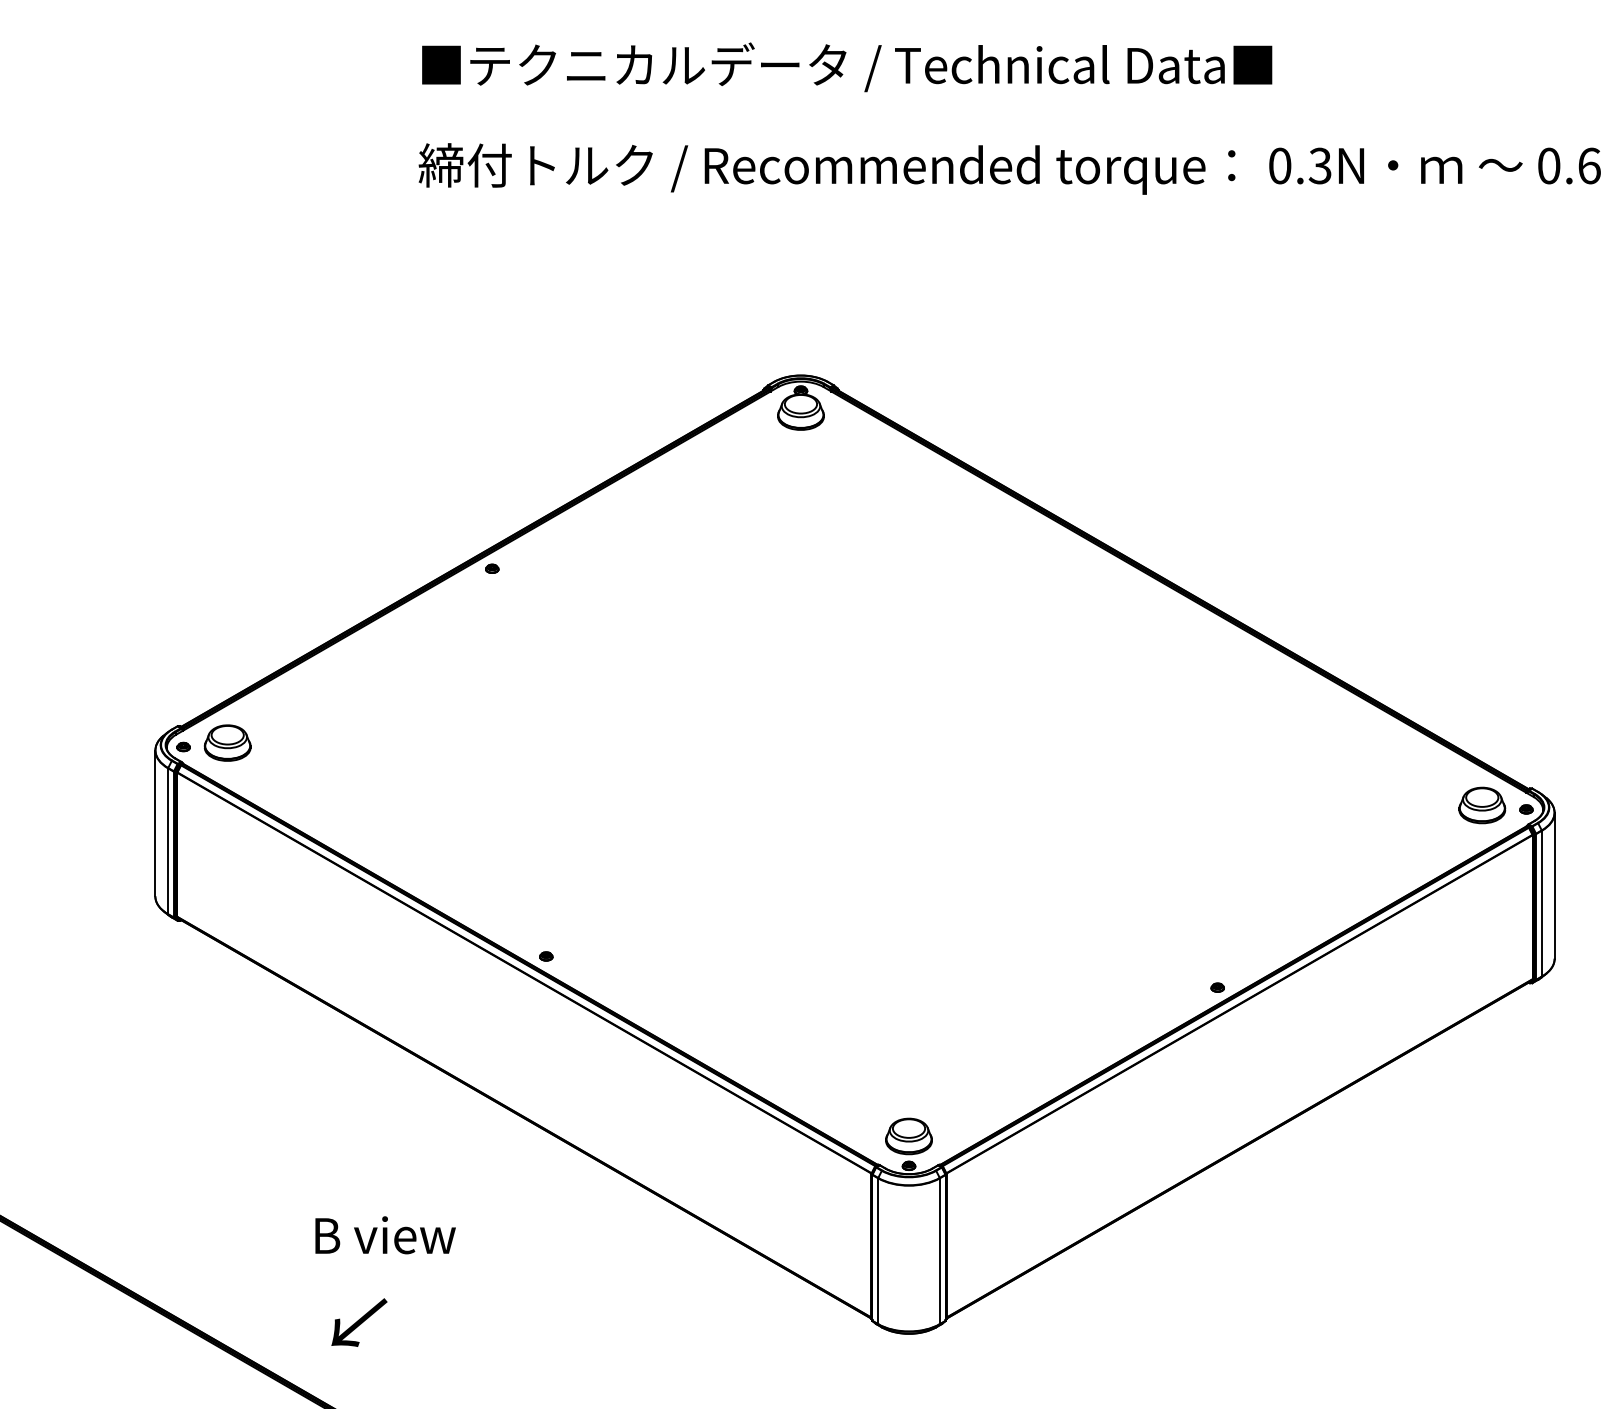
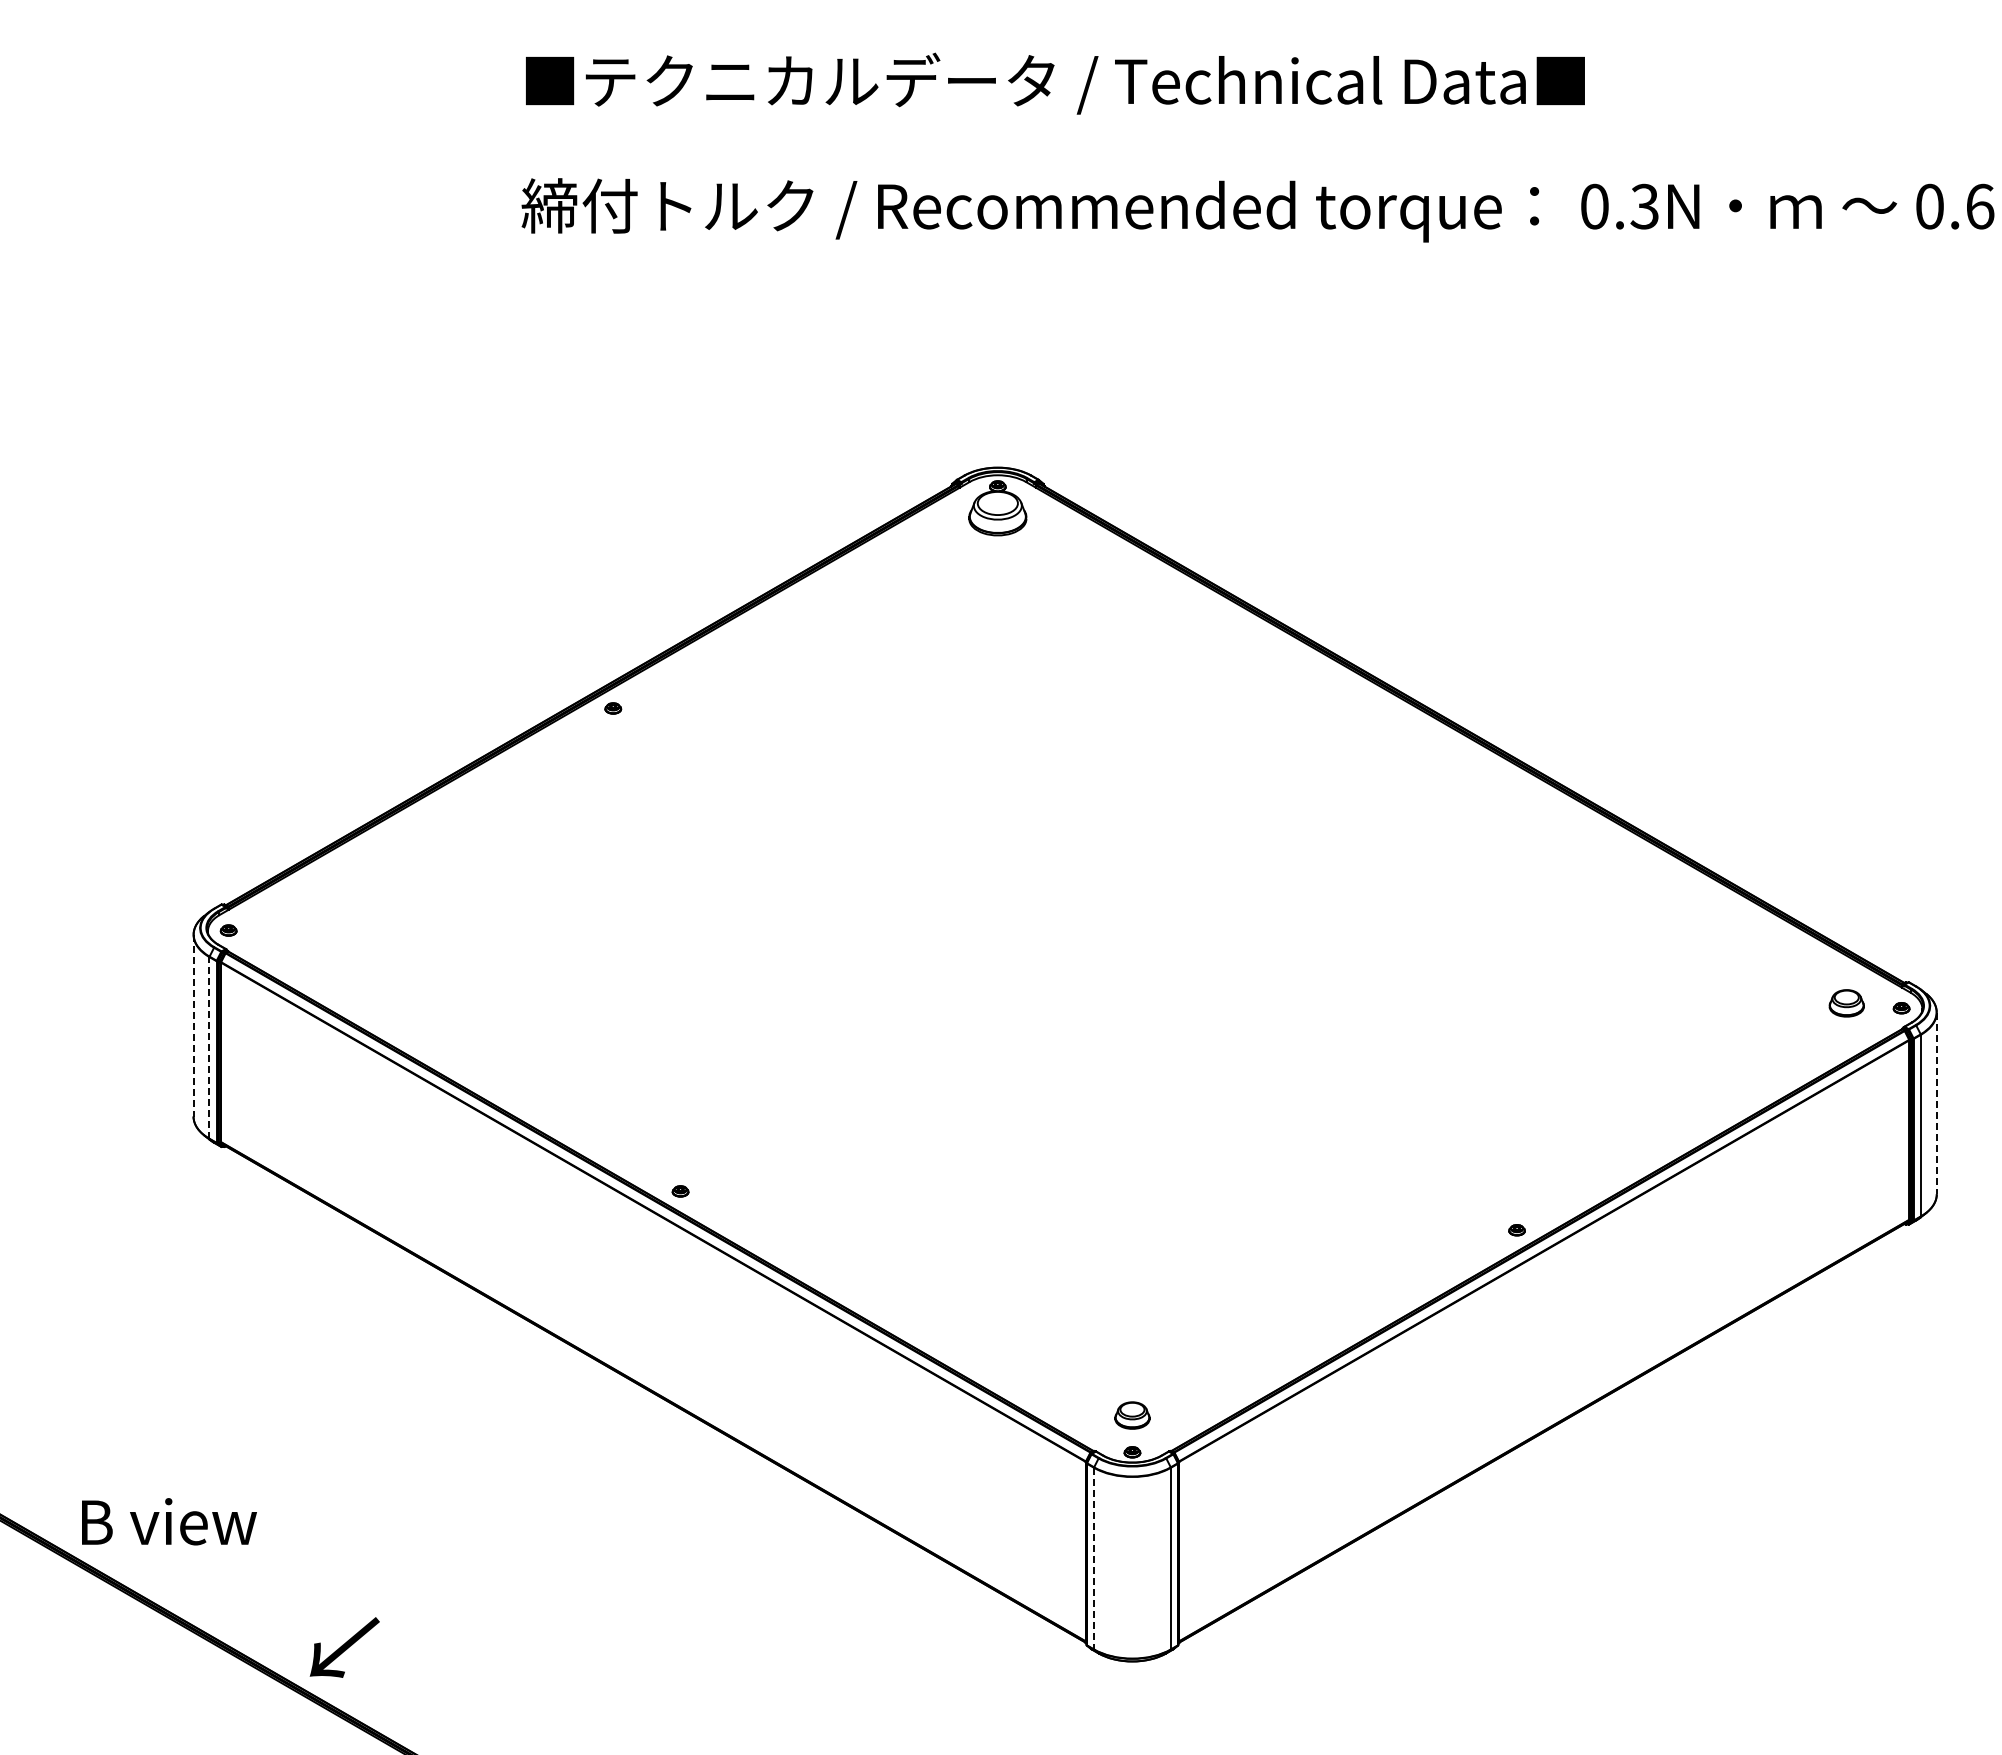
part: (227, 743) -> (283, 925), removed
part: (1482, 805) -> (1846, 1003), size x0.6
line: (155, 823) -> (193, 1025), solid -> dashed
line: (168, 840) -> (209, 1047), solid -> dashed
line: (1554, 885) -> (1936, 1103), solid -> dashed
part: (909, 1136) -> (1132, 1415), size x0.6
text: (385, 1235) -> (169, 1521), moved
line: (878, 1251) -> (1094, 1558), solid -> dashed
text: (359, 1322) -> (344, 1647), moved

